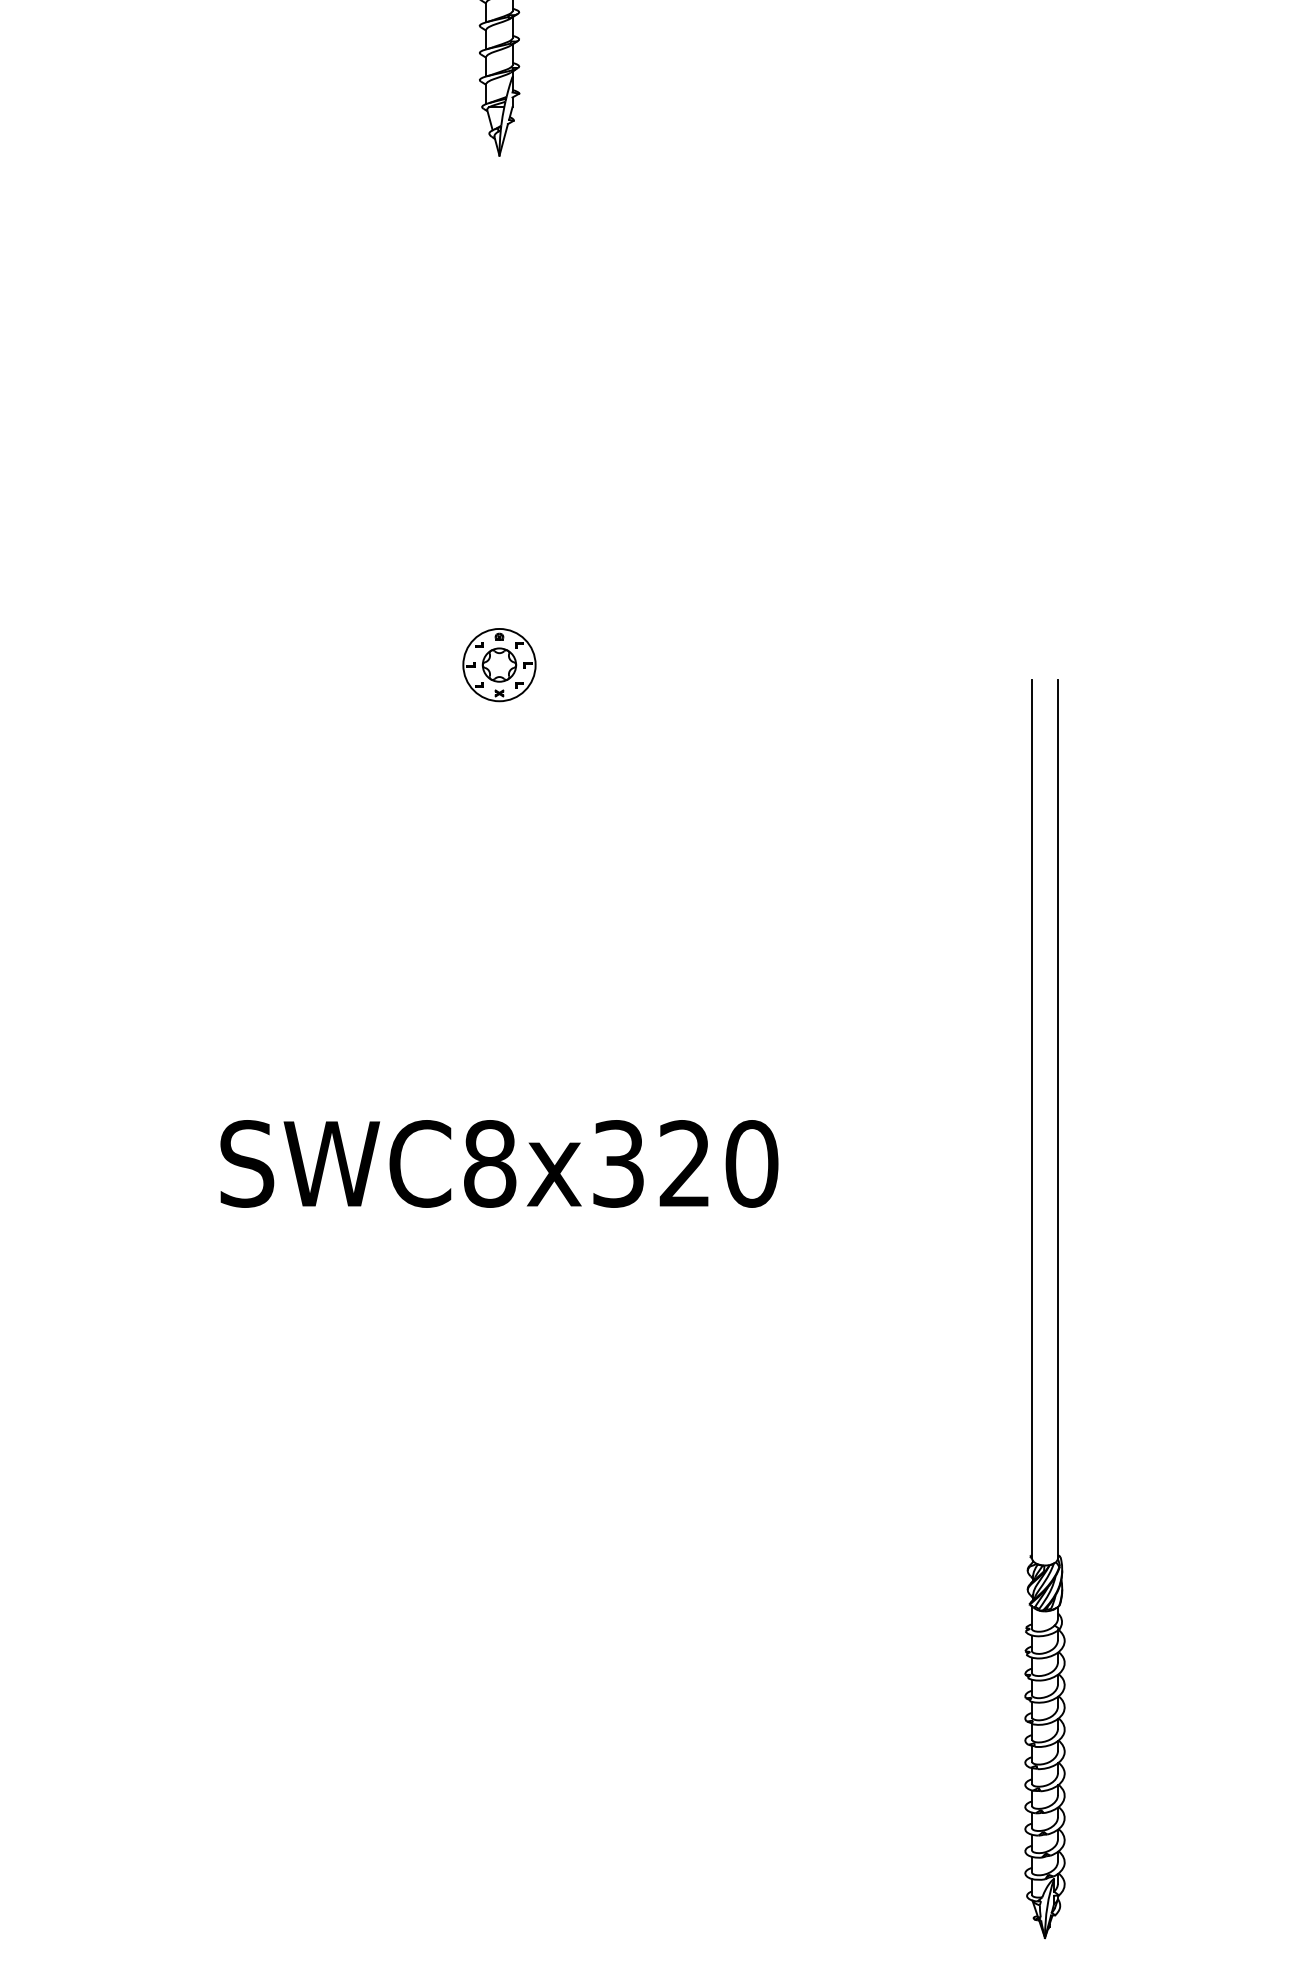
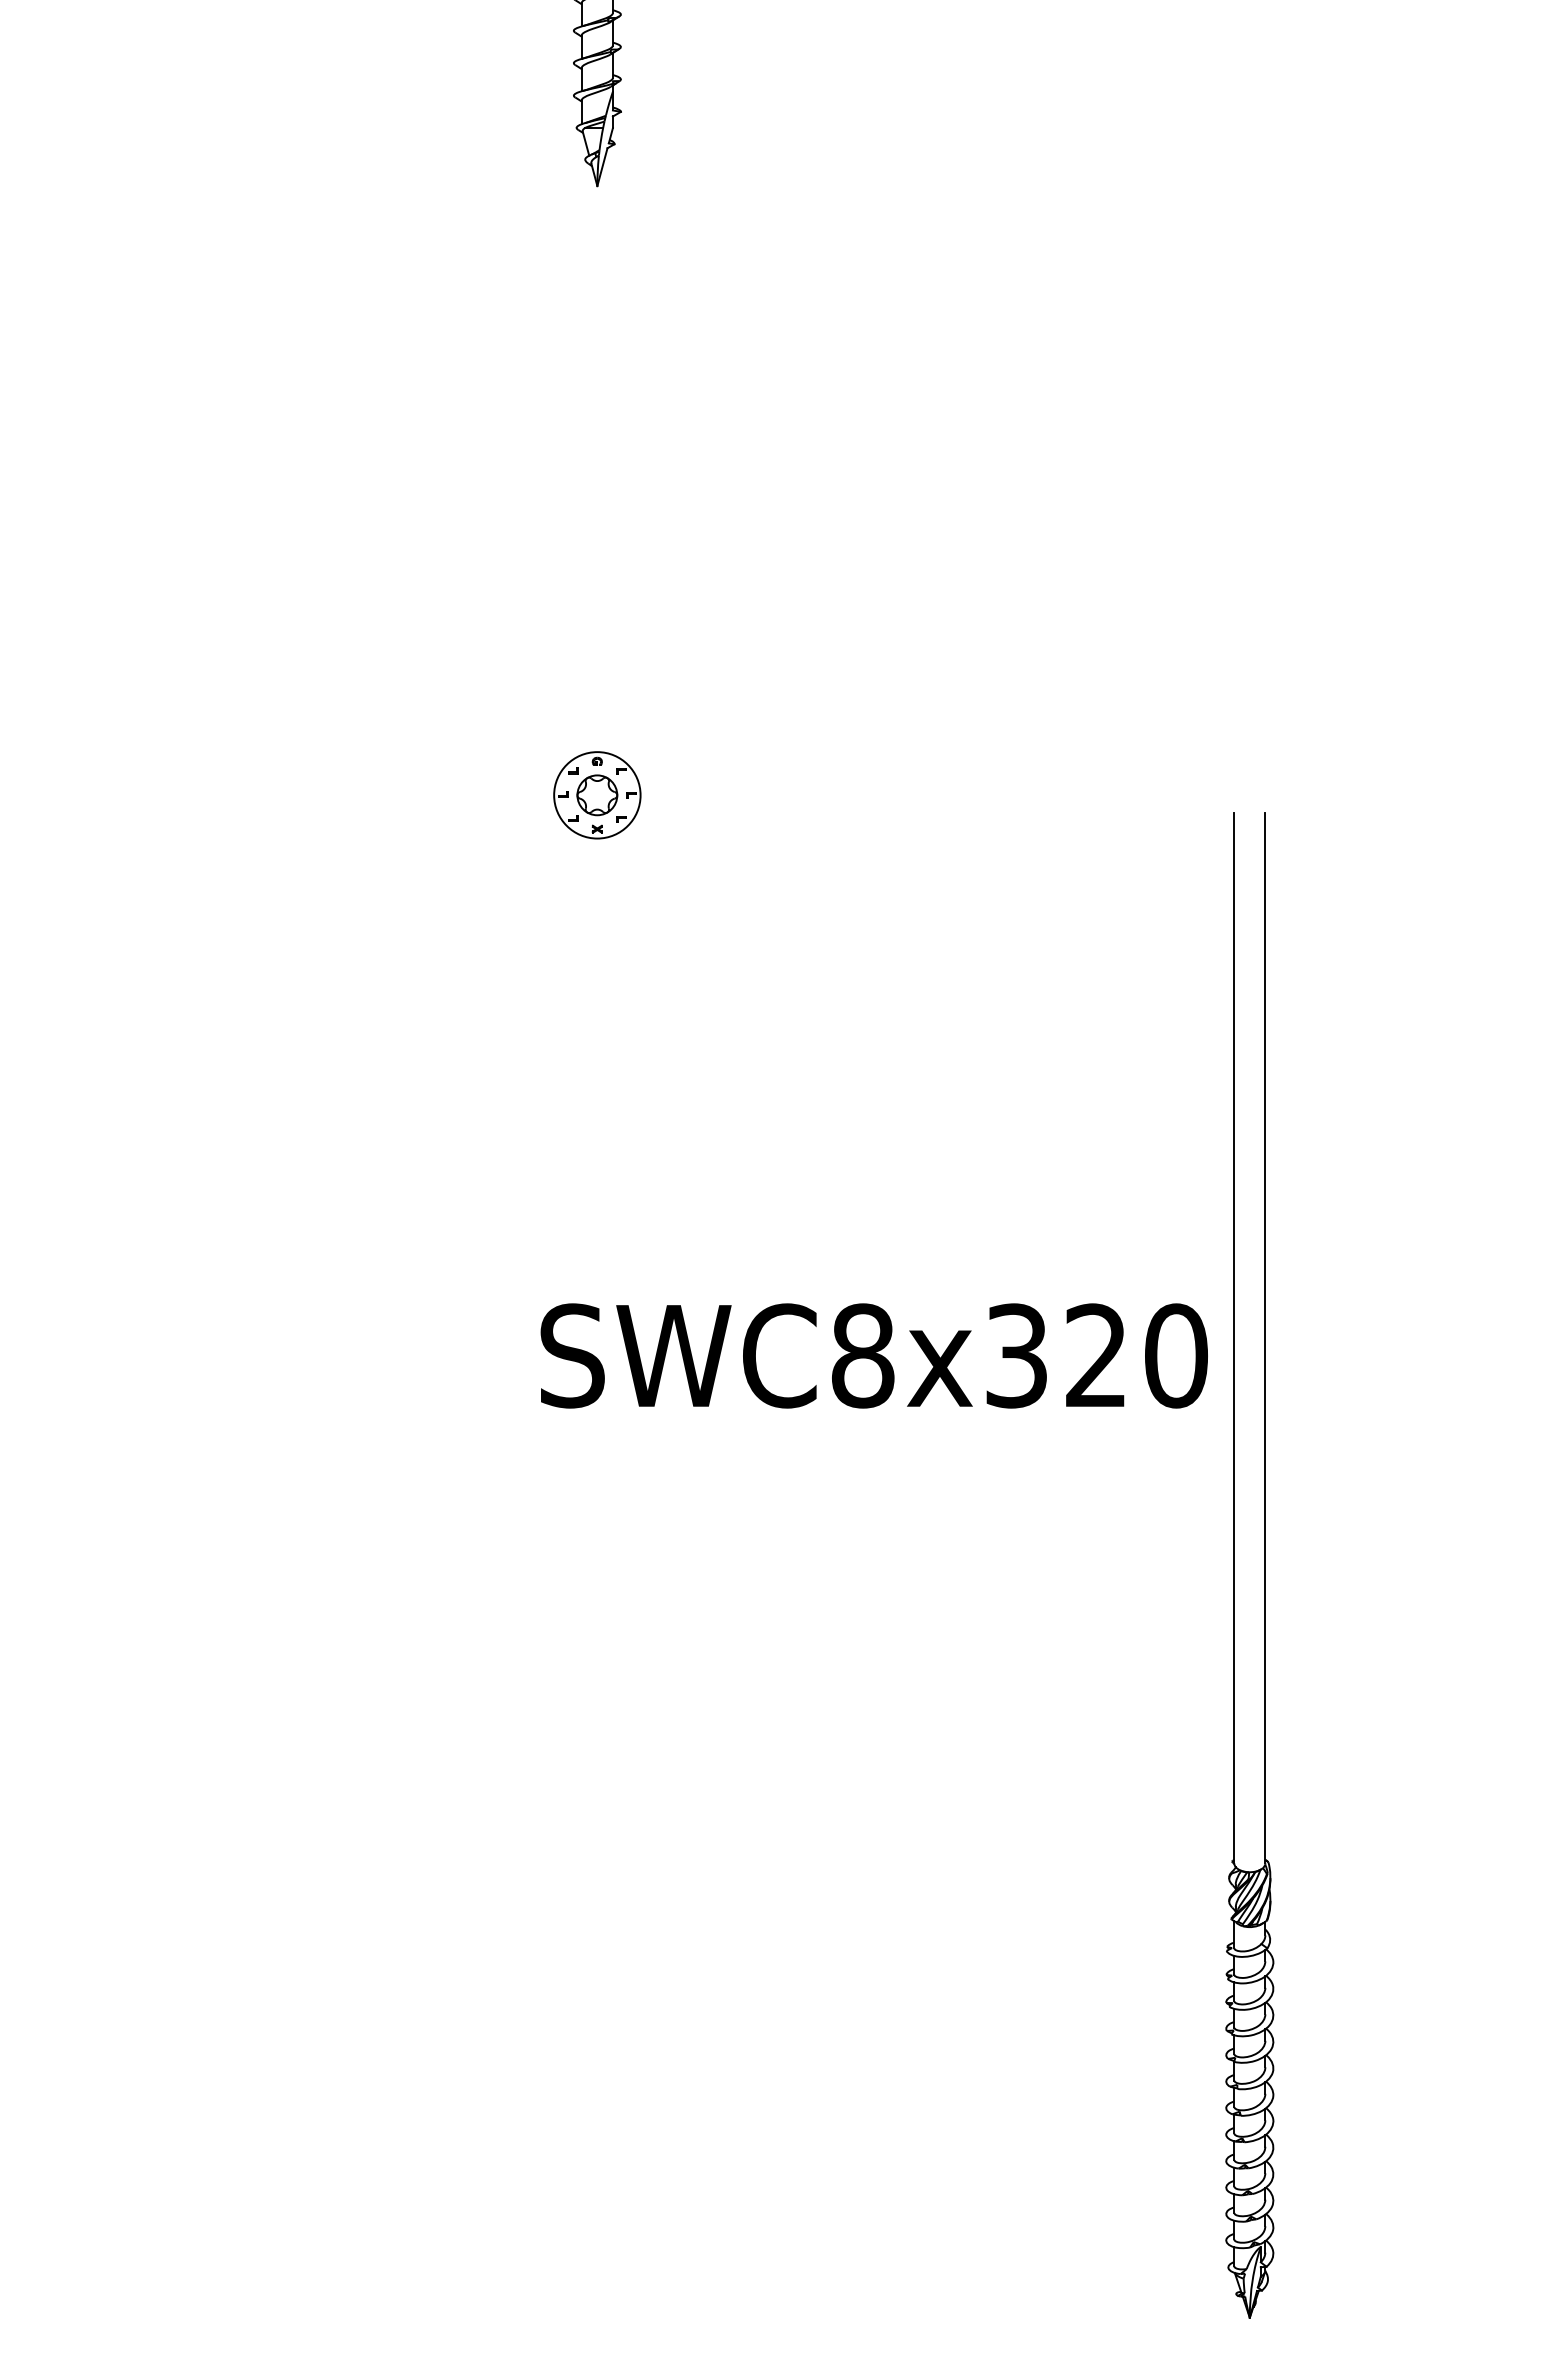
text: (498, 1163) -> (873, 1355), moved

